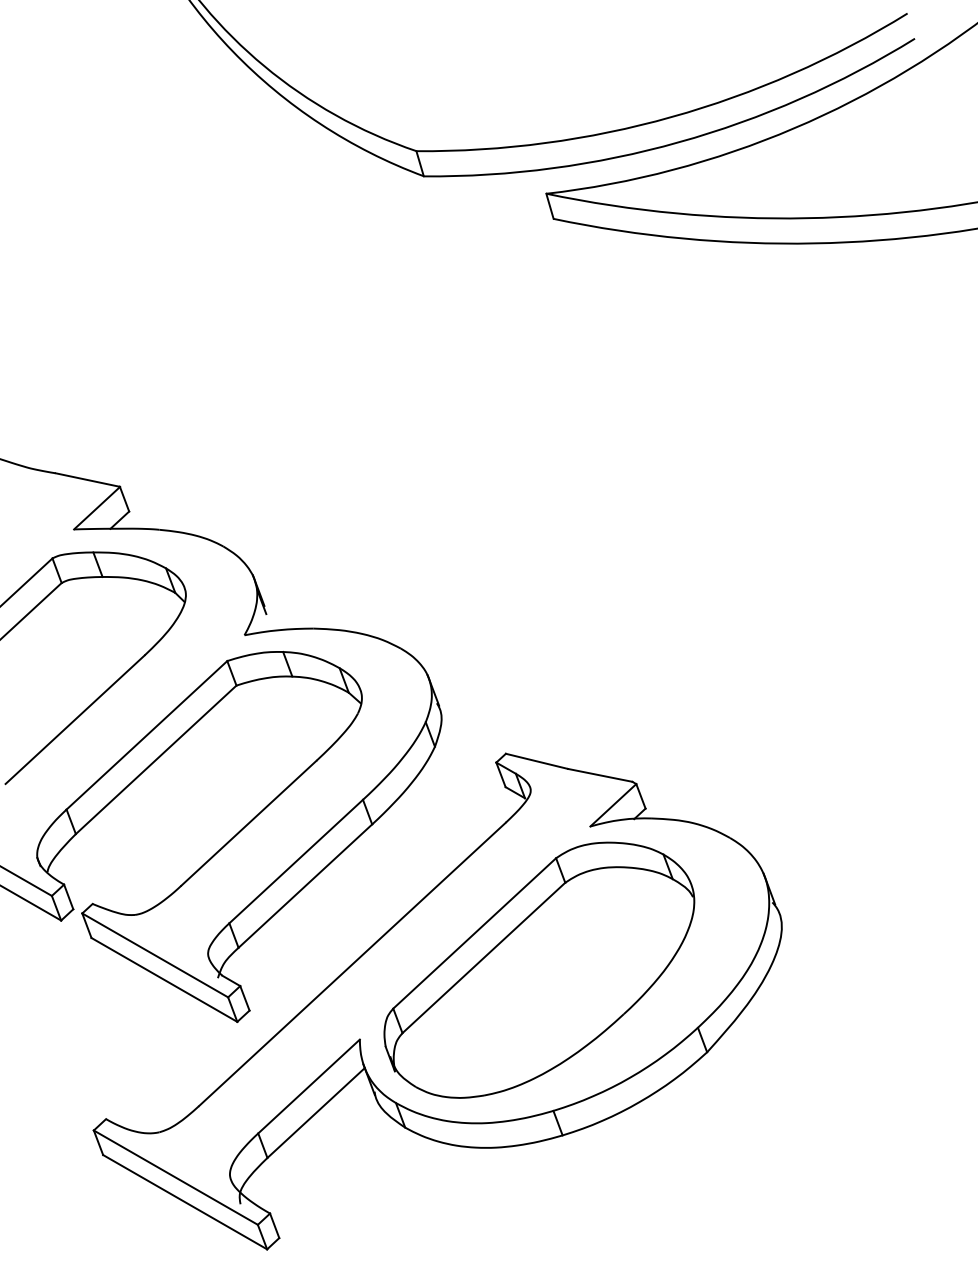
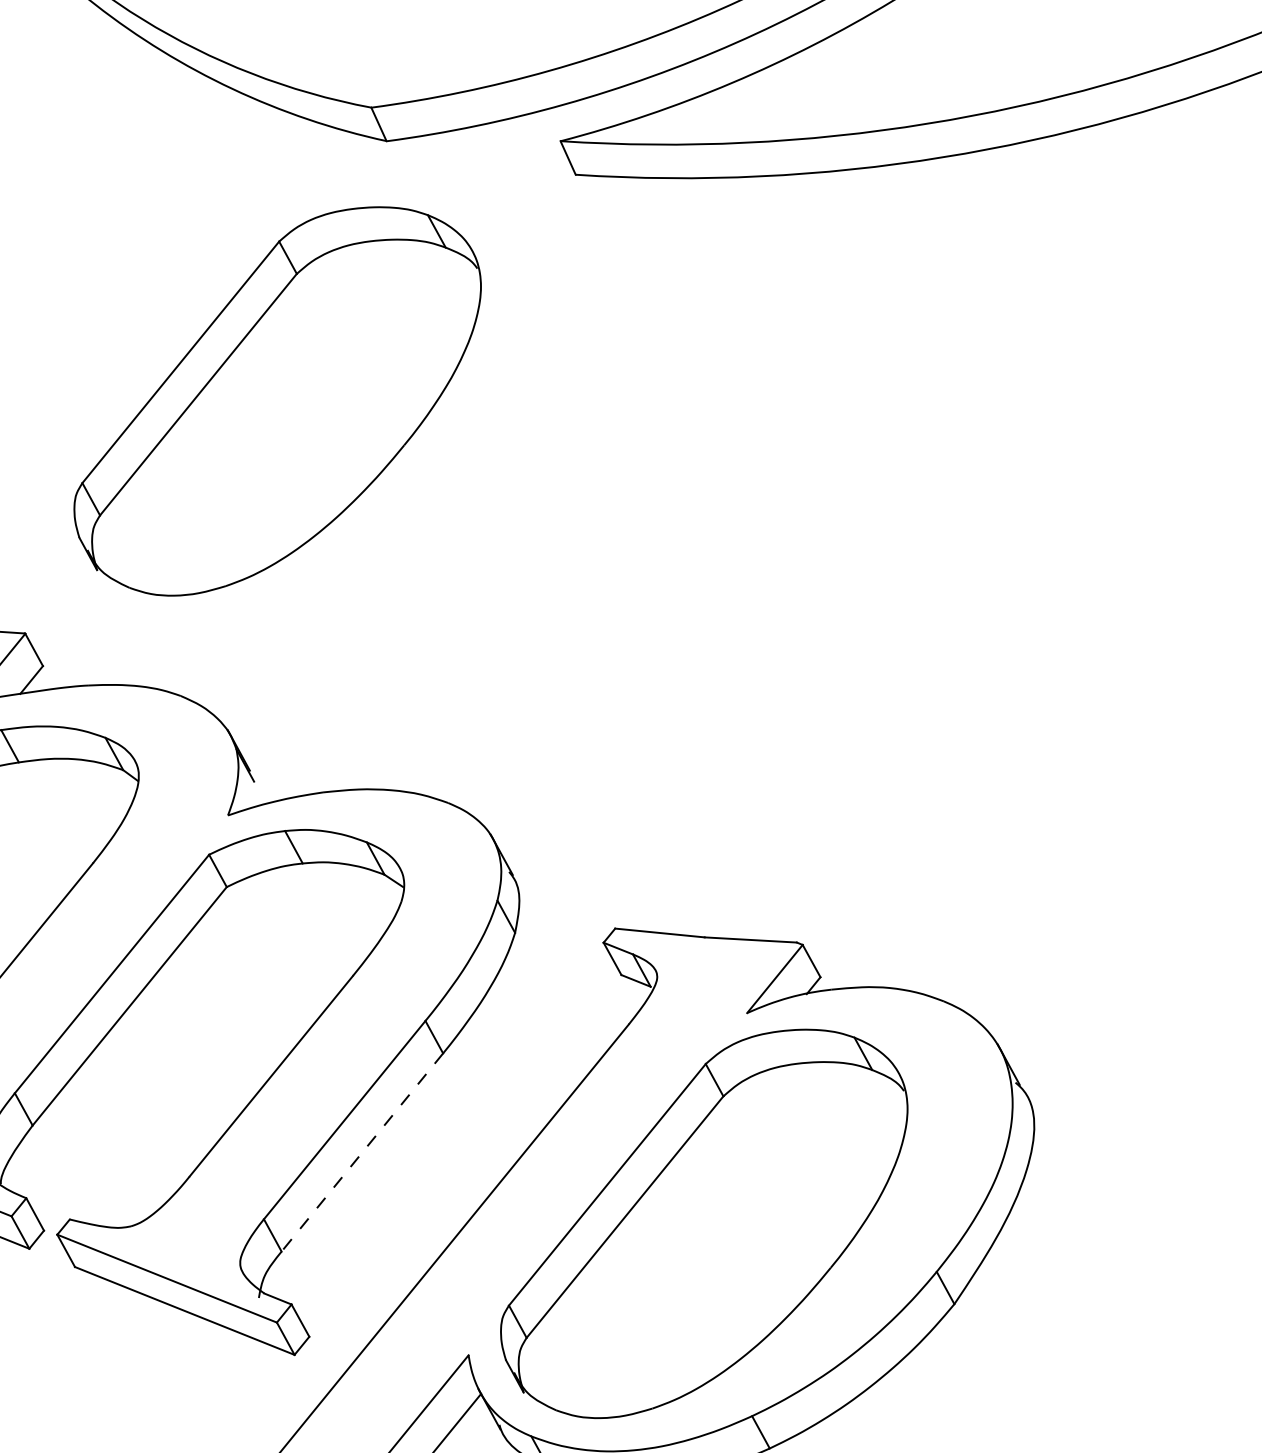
part: (321, 347) -> (278, 399), added
line: (305, 886) -> (362, 1152), solid -> dashed

